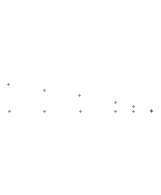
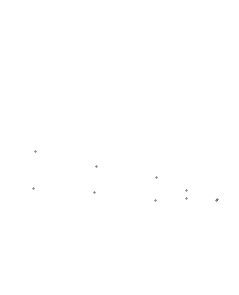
part: (115, 106) -> (156, 189), size x1.6

